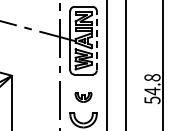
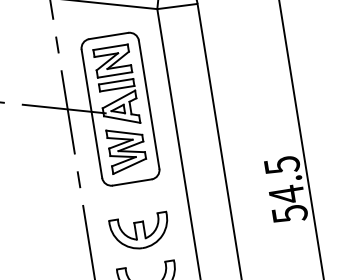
line: (96, 40) -> (148, 104), dashed -> solid
text: (152, 77) -> (282, 164), 54.8 -> 54.5
part: (83, 97) -> (139, 231), size x1.67

